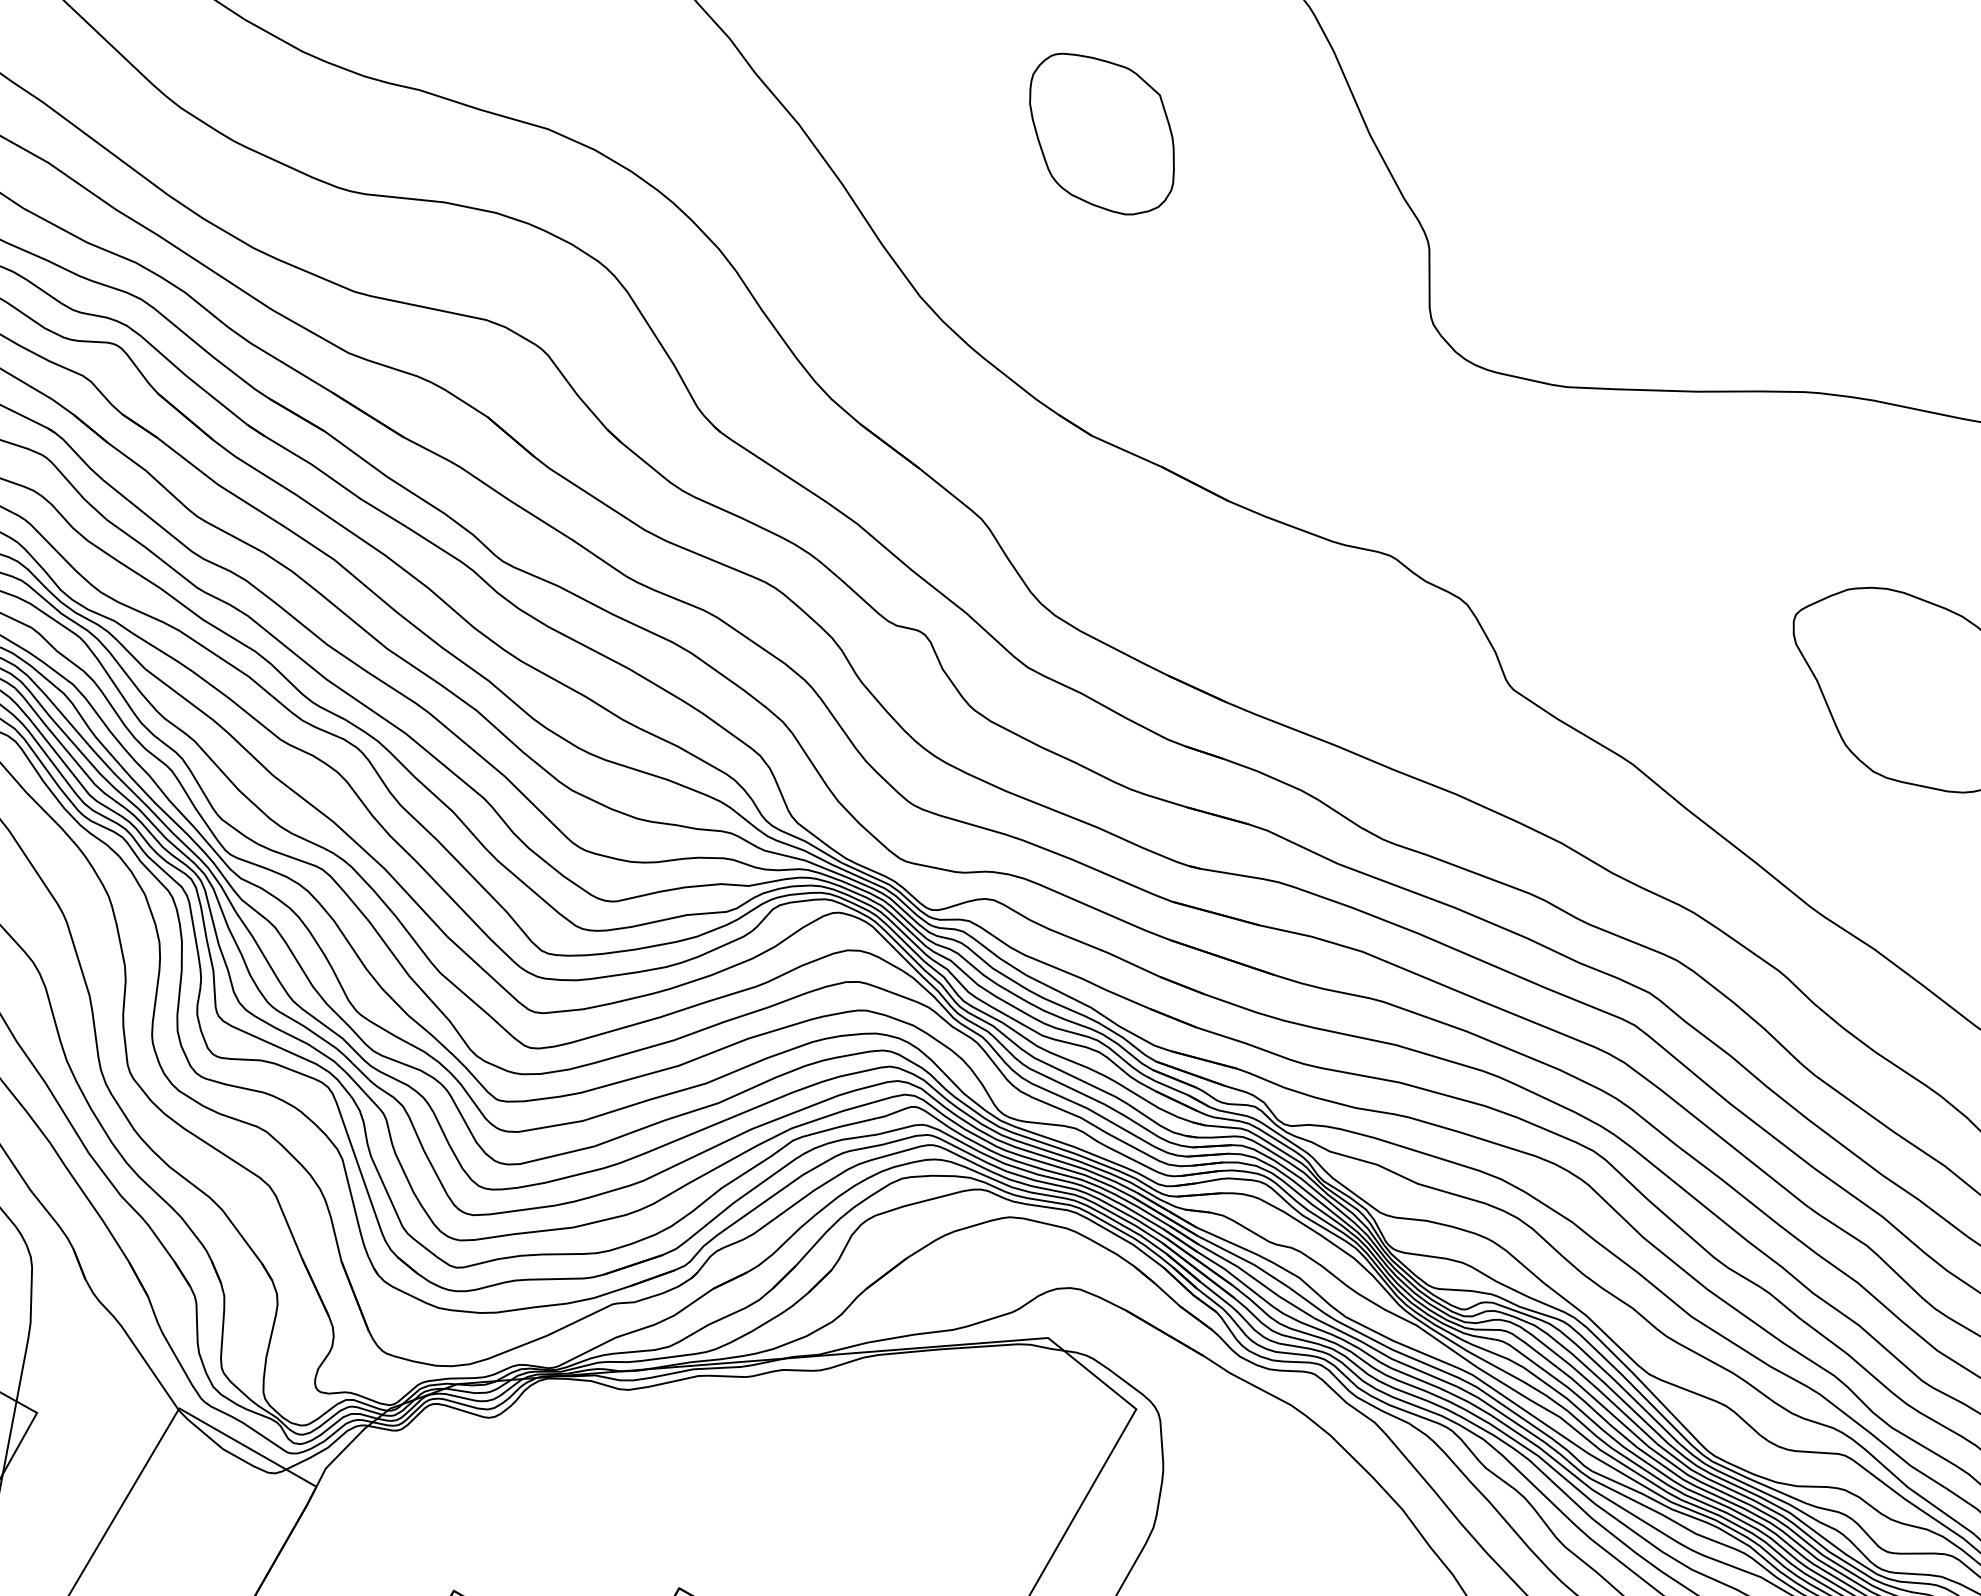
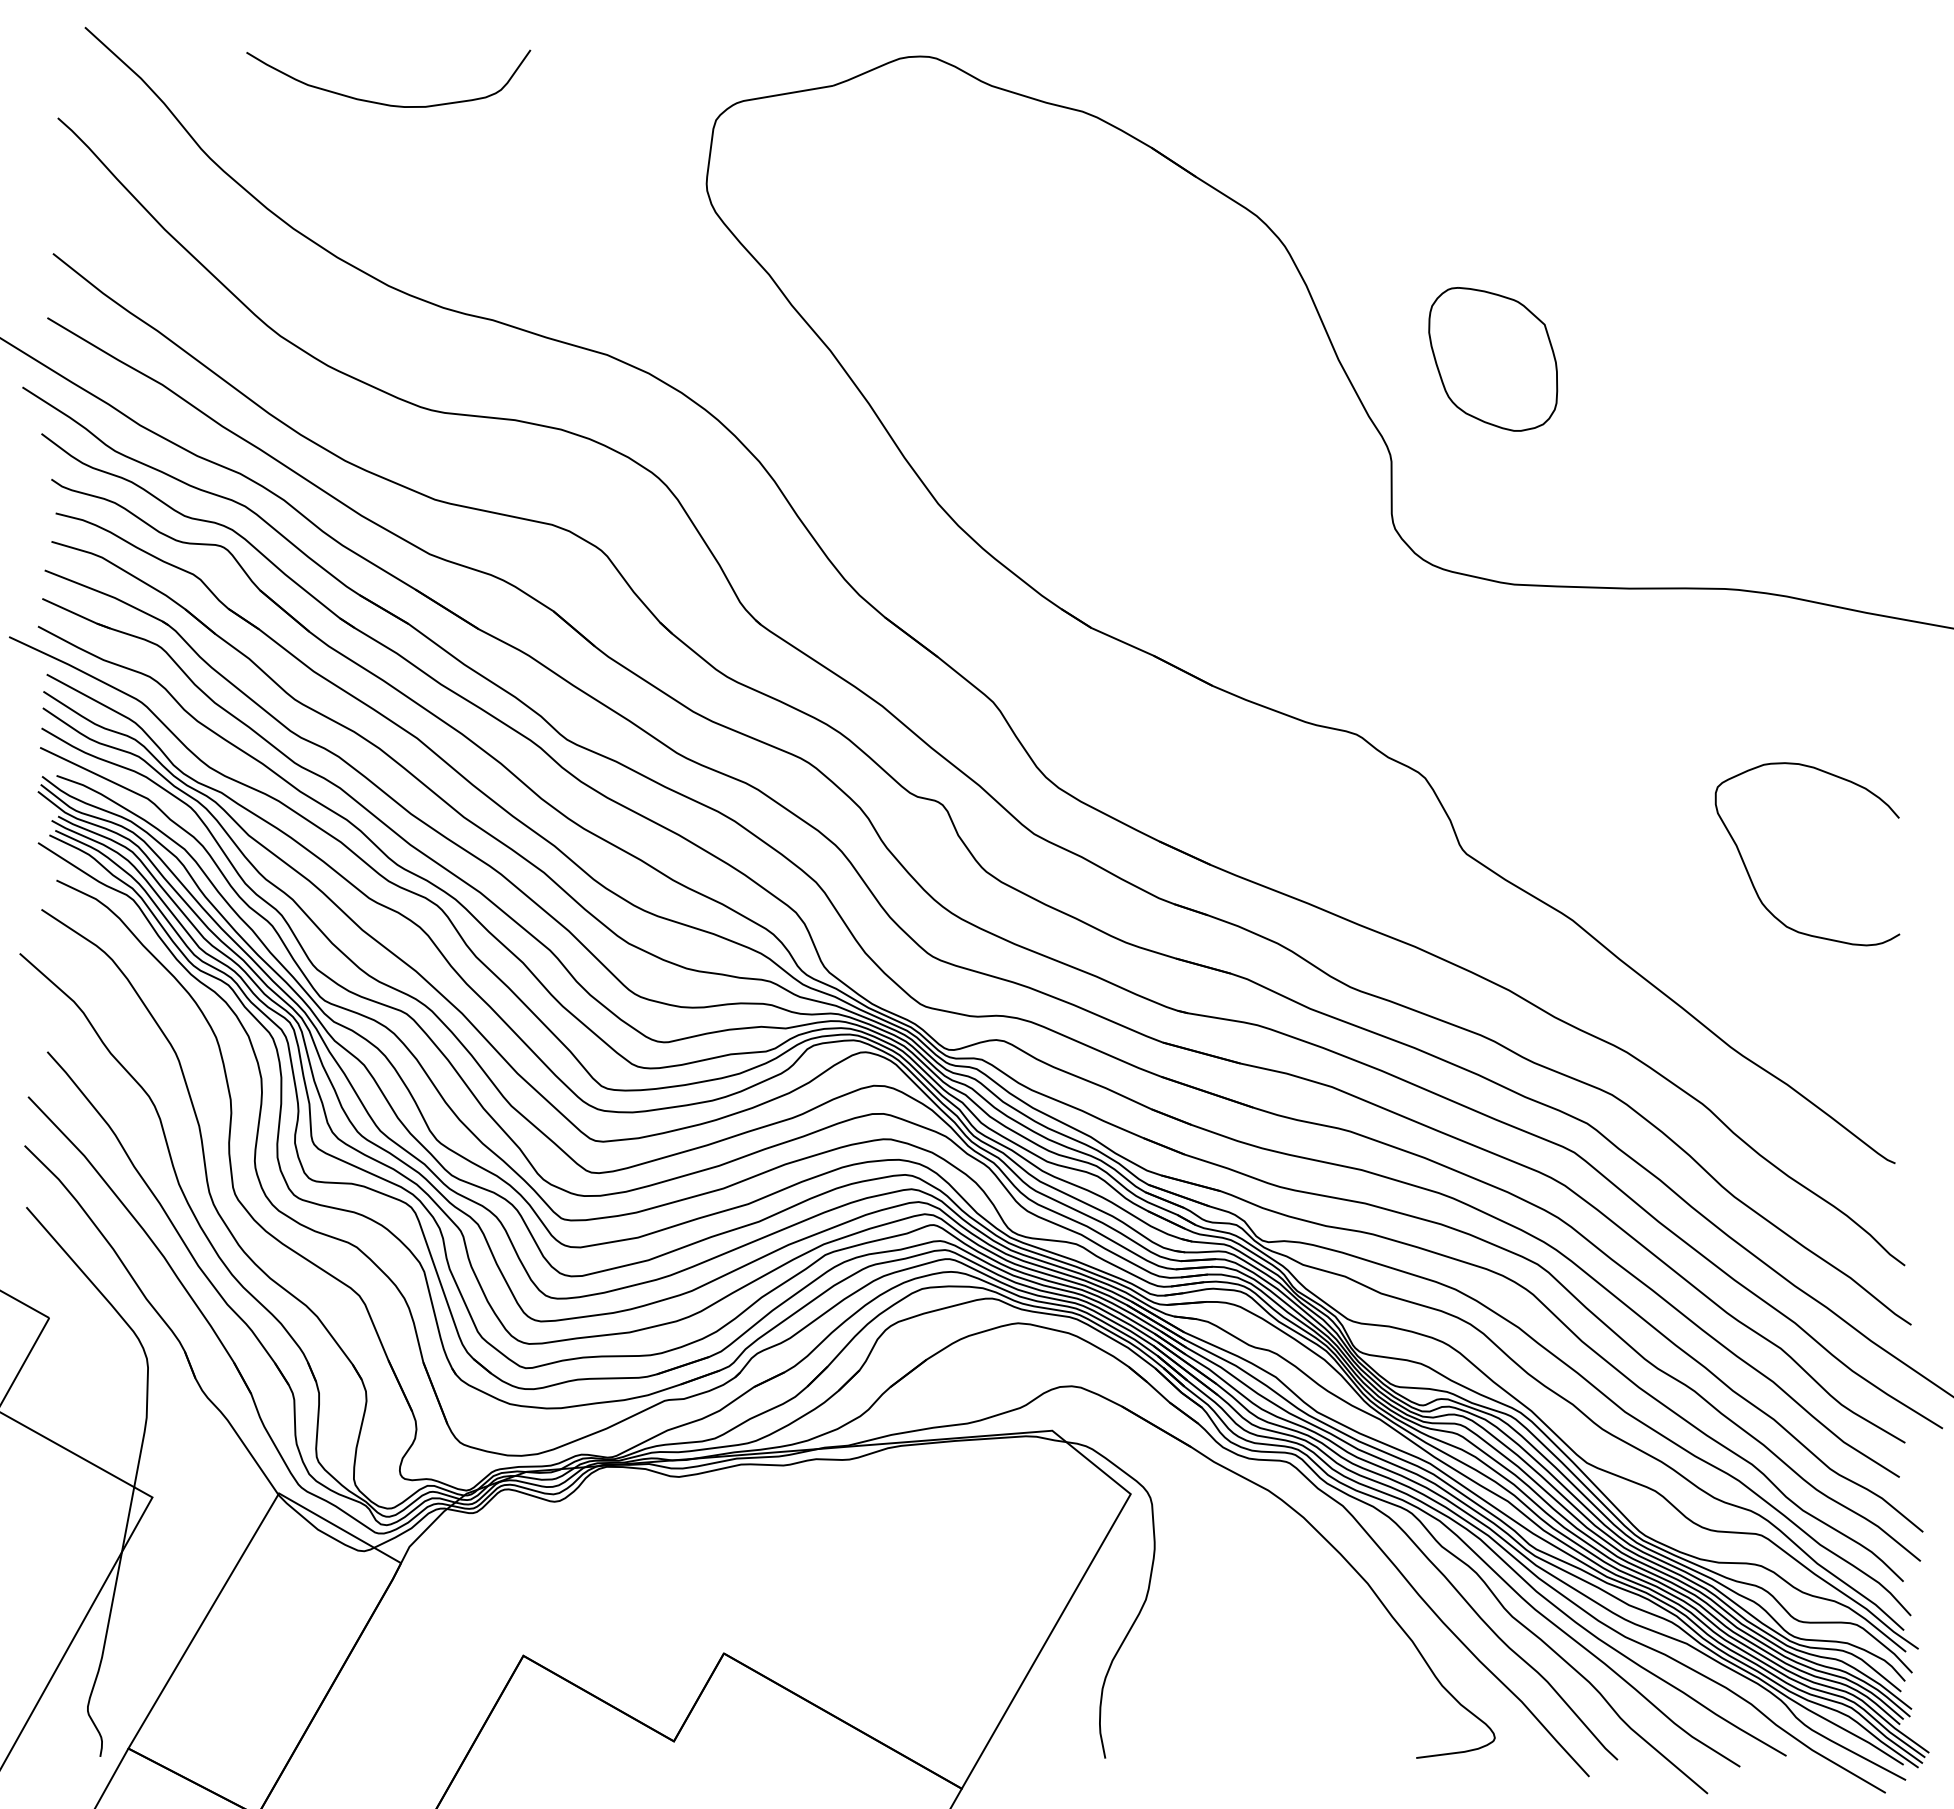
part: (1102, 134) -> (1493, 359), moved

